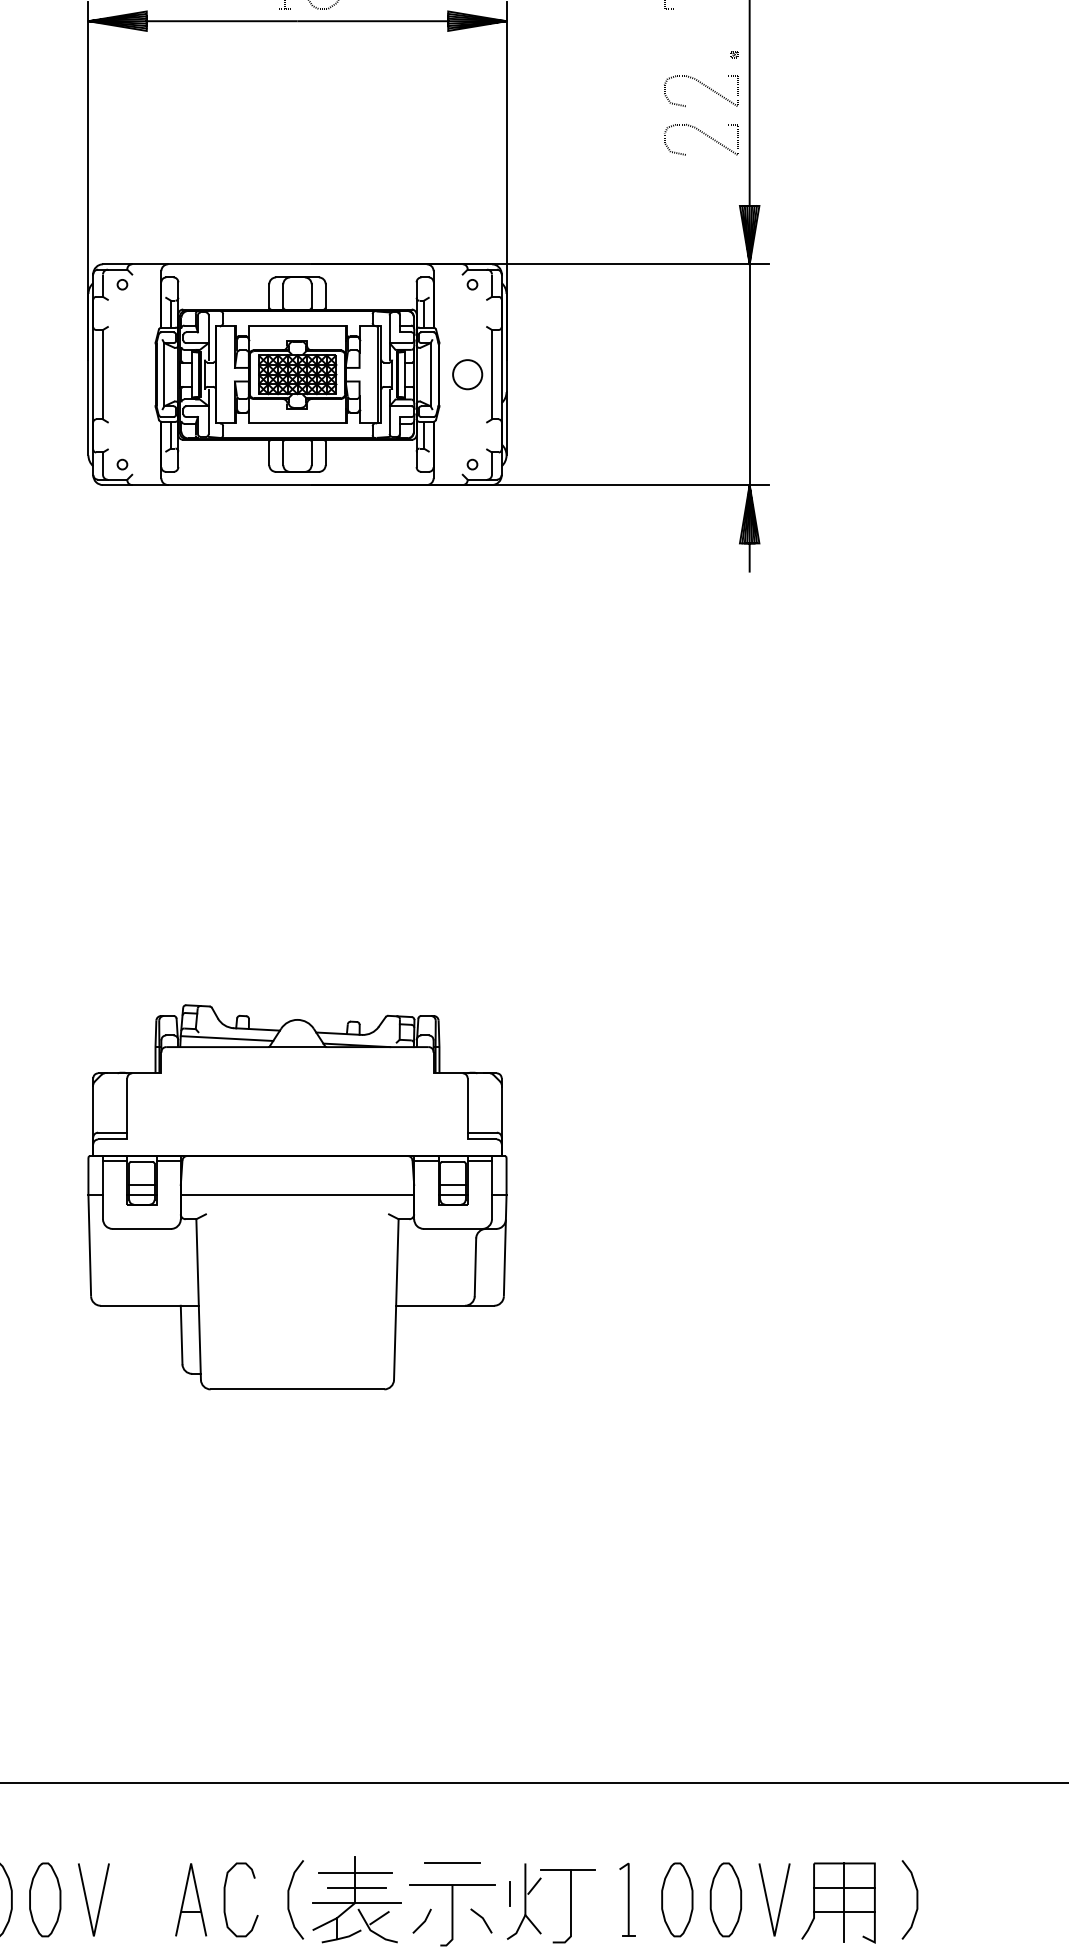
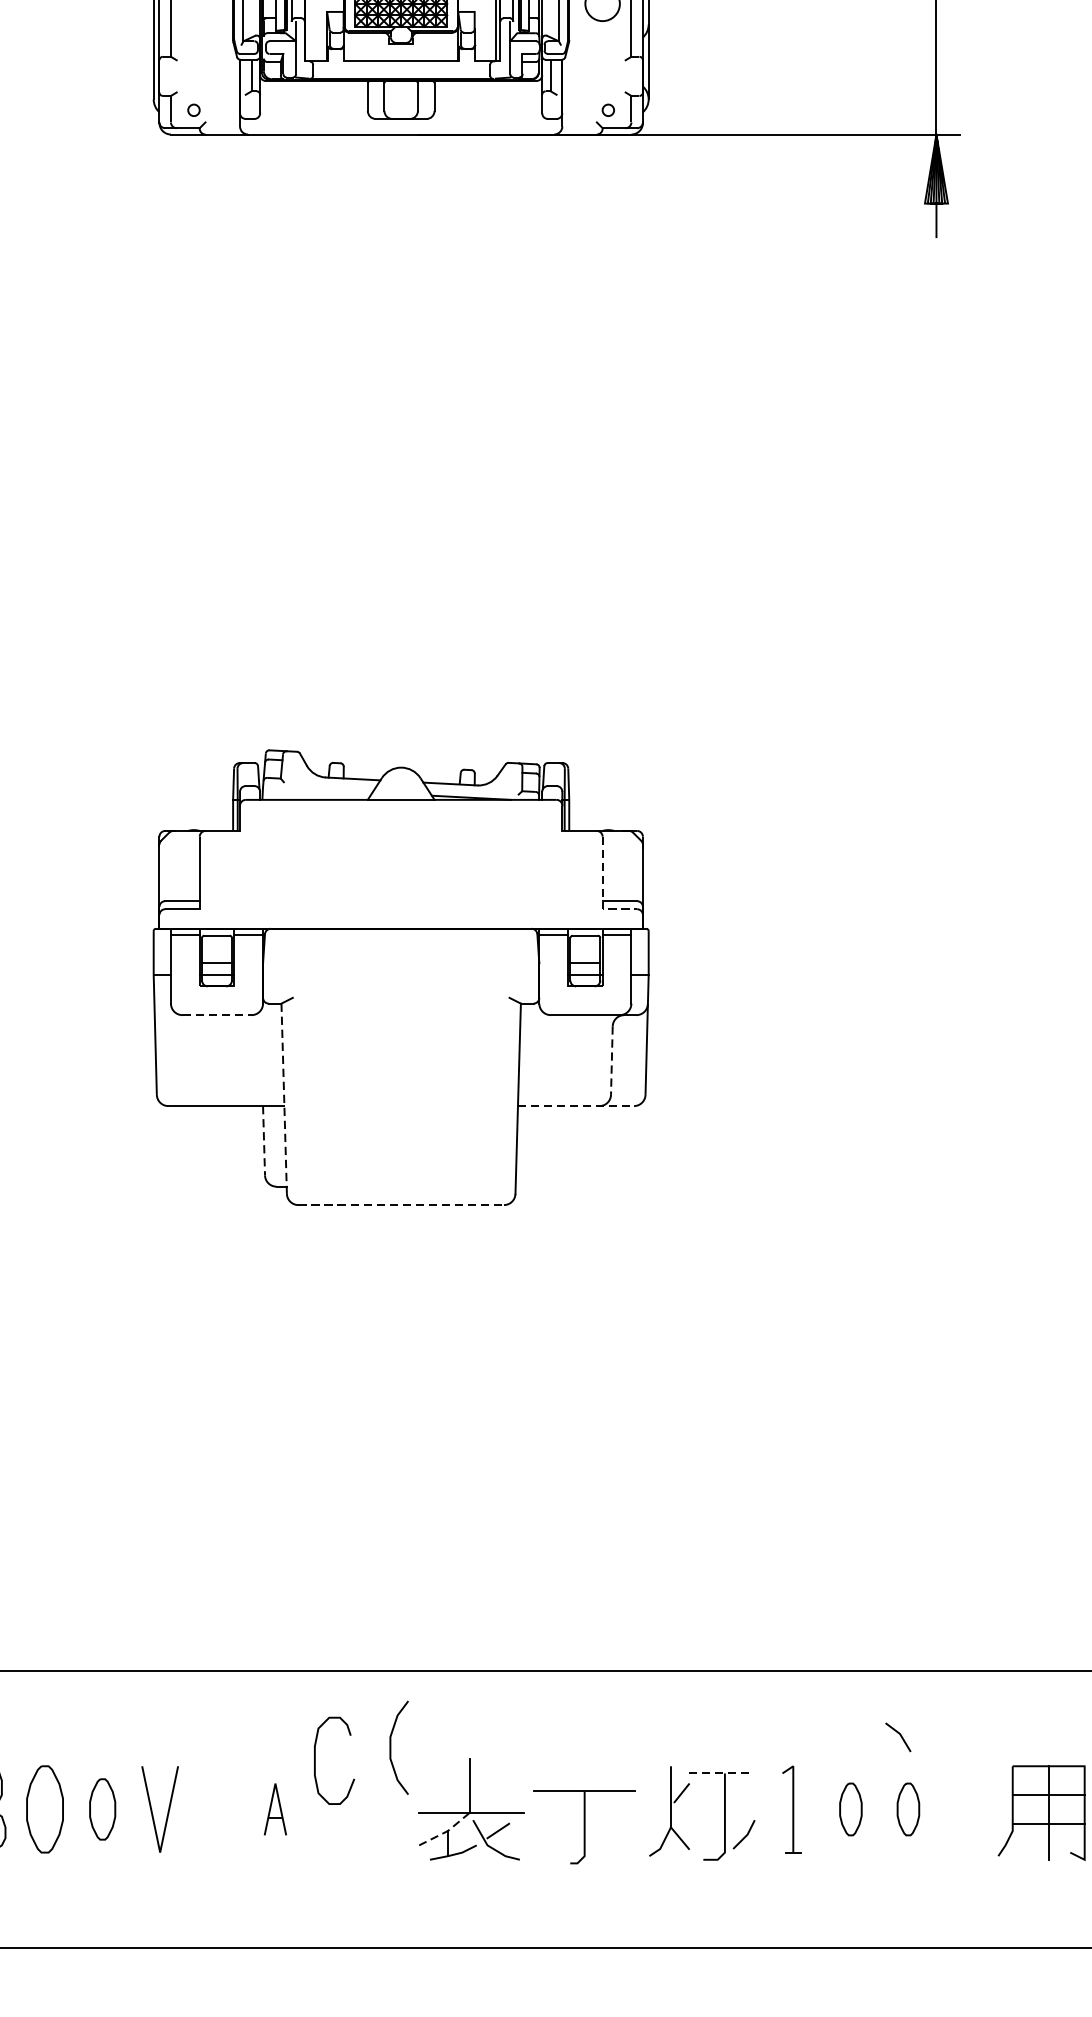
line: (226, 1038) -> (317, 789), removed
line: (467, 1124) -> (602, 891), solid -> dashed
line: (297, 1194) -> (401, 974), removed
line: (142, 1228) -> (217, 1014), solid -> dashed
line: (475, 1267) -> (611, 1060), solid -> dashed
line: (198, 1300) -> (284, 1099), solid -> dashed
line: (445, 1305) -> (576, 1105), solid -> dashed
line: (181, 1335) -> (263, 1141), solid -> dashed
line: (297, 1389) -> (401, 1205), solid -> dashed
line: (452, 1863) -> (584, 1766), removed
line: (568, 1869) -> (722, 1773), solid -> dashed
line: (354, 1872) -> (468, 1776), removed
line: (356, 1887) -> (471, 1794), removed
line: (510, 1893) -> (653, 1801), removed
part: (45, 1899) -> (102, 1808), size x0.7
part: (191, 1899) -> (275, 1808), size x0.6
curve: (225, 1899) -> (315, 1760), moved
curve: (289, 1899) -> (391, 1747), moved
part: (677, 1899) -> (851, 1808), size x0.6
part: (725, 1899) -> (907, 1808), size x0.6
line: (768, 1901) -> (958, 1811), removed
line: (335, 1919) -> (446, 1832), solid -> dashed
line: (482, 1919) -> (899, 1735), moved
line: (423, 1921) -> (745, 1834), moved

